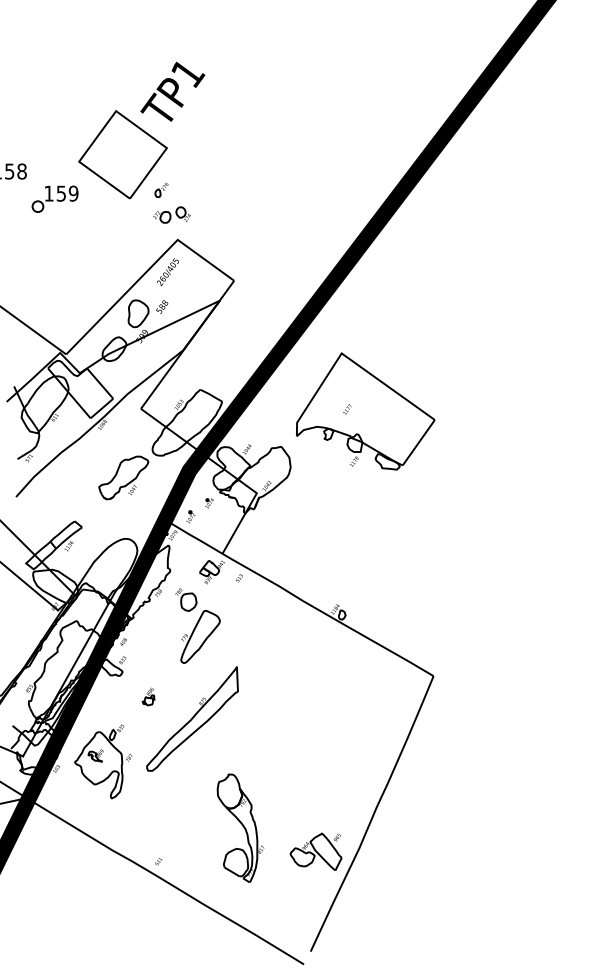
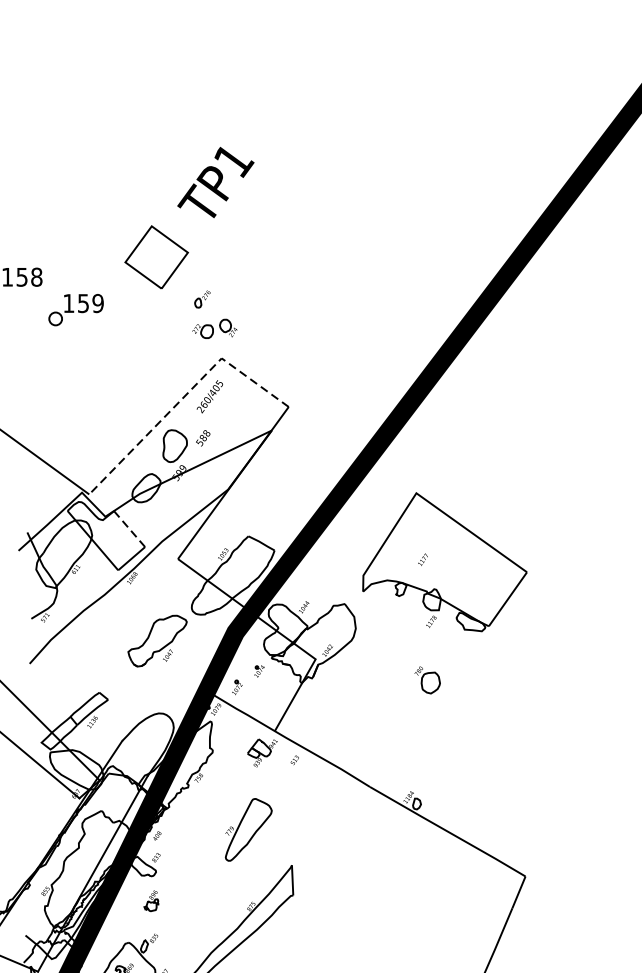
part: (122, 154) -> (156, 256), size x0.6
line: (146, 272) -> (184, 397), solid -> dashed
line: (100, 383) -> (129, 528), solid -> dashed
part: (186, 599) -> (428, 679), moved
part: (148, 696) -> (151, 900), moved

